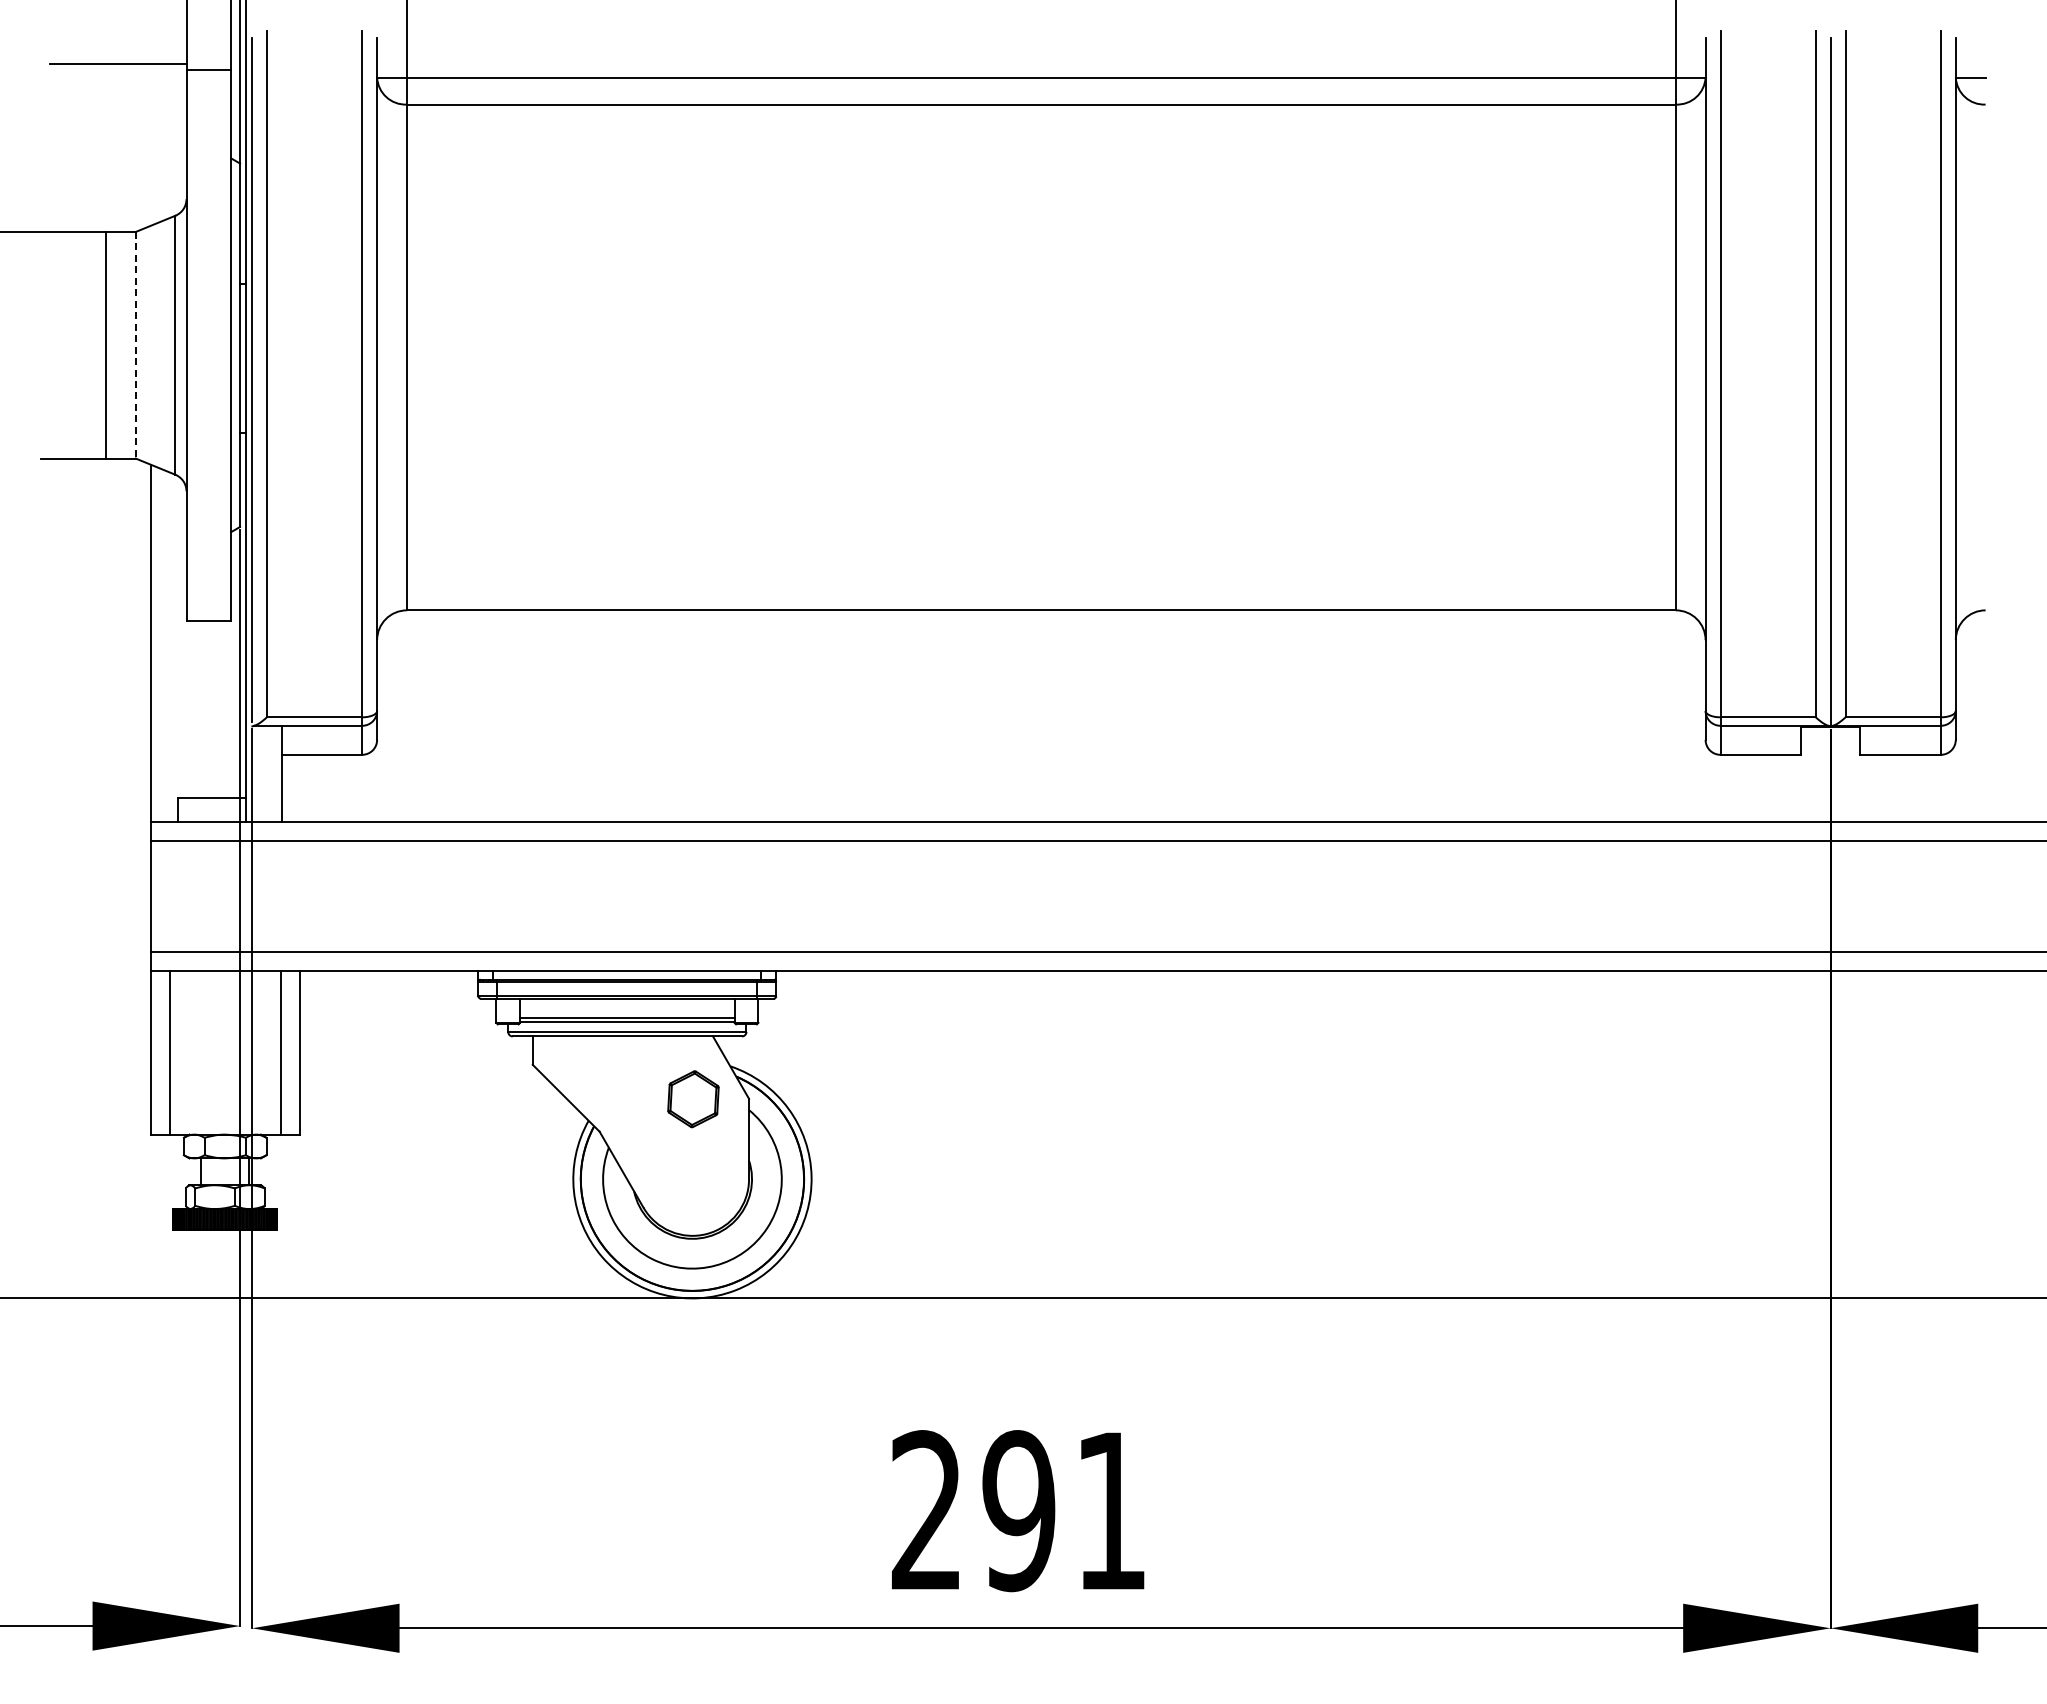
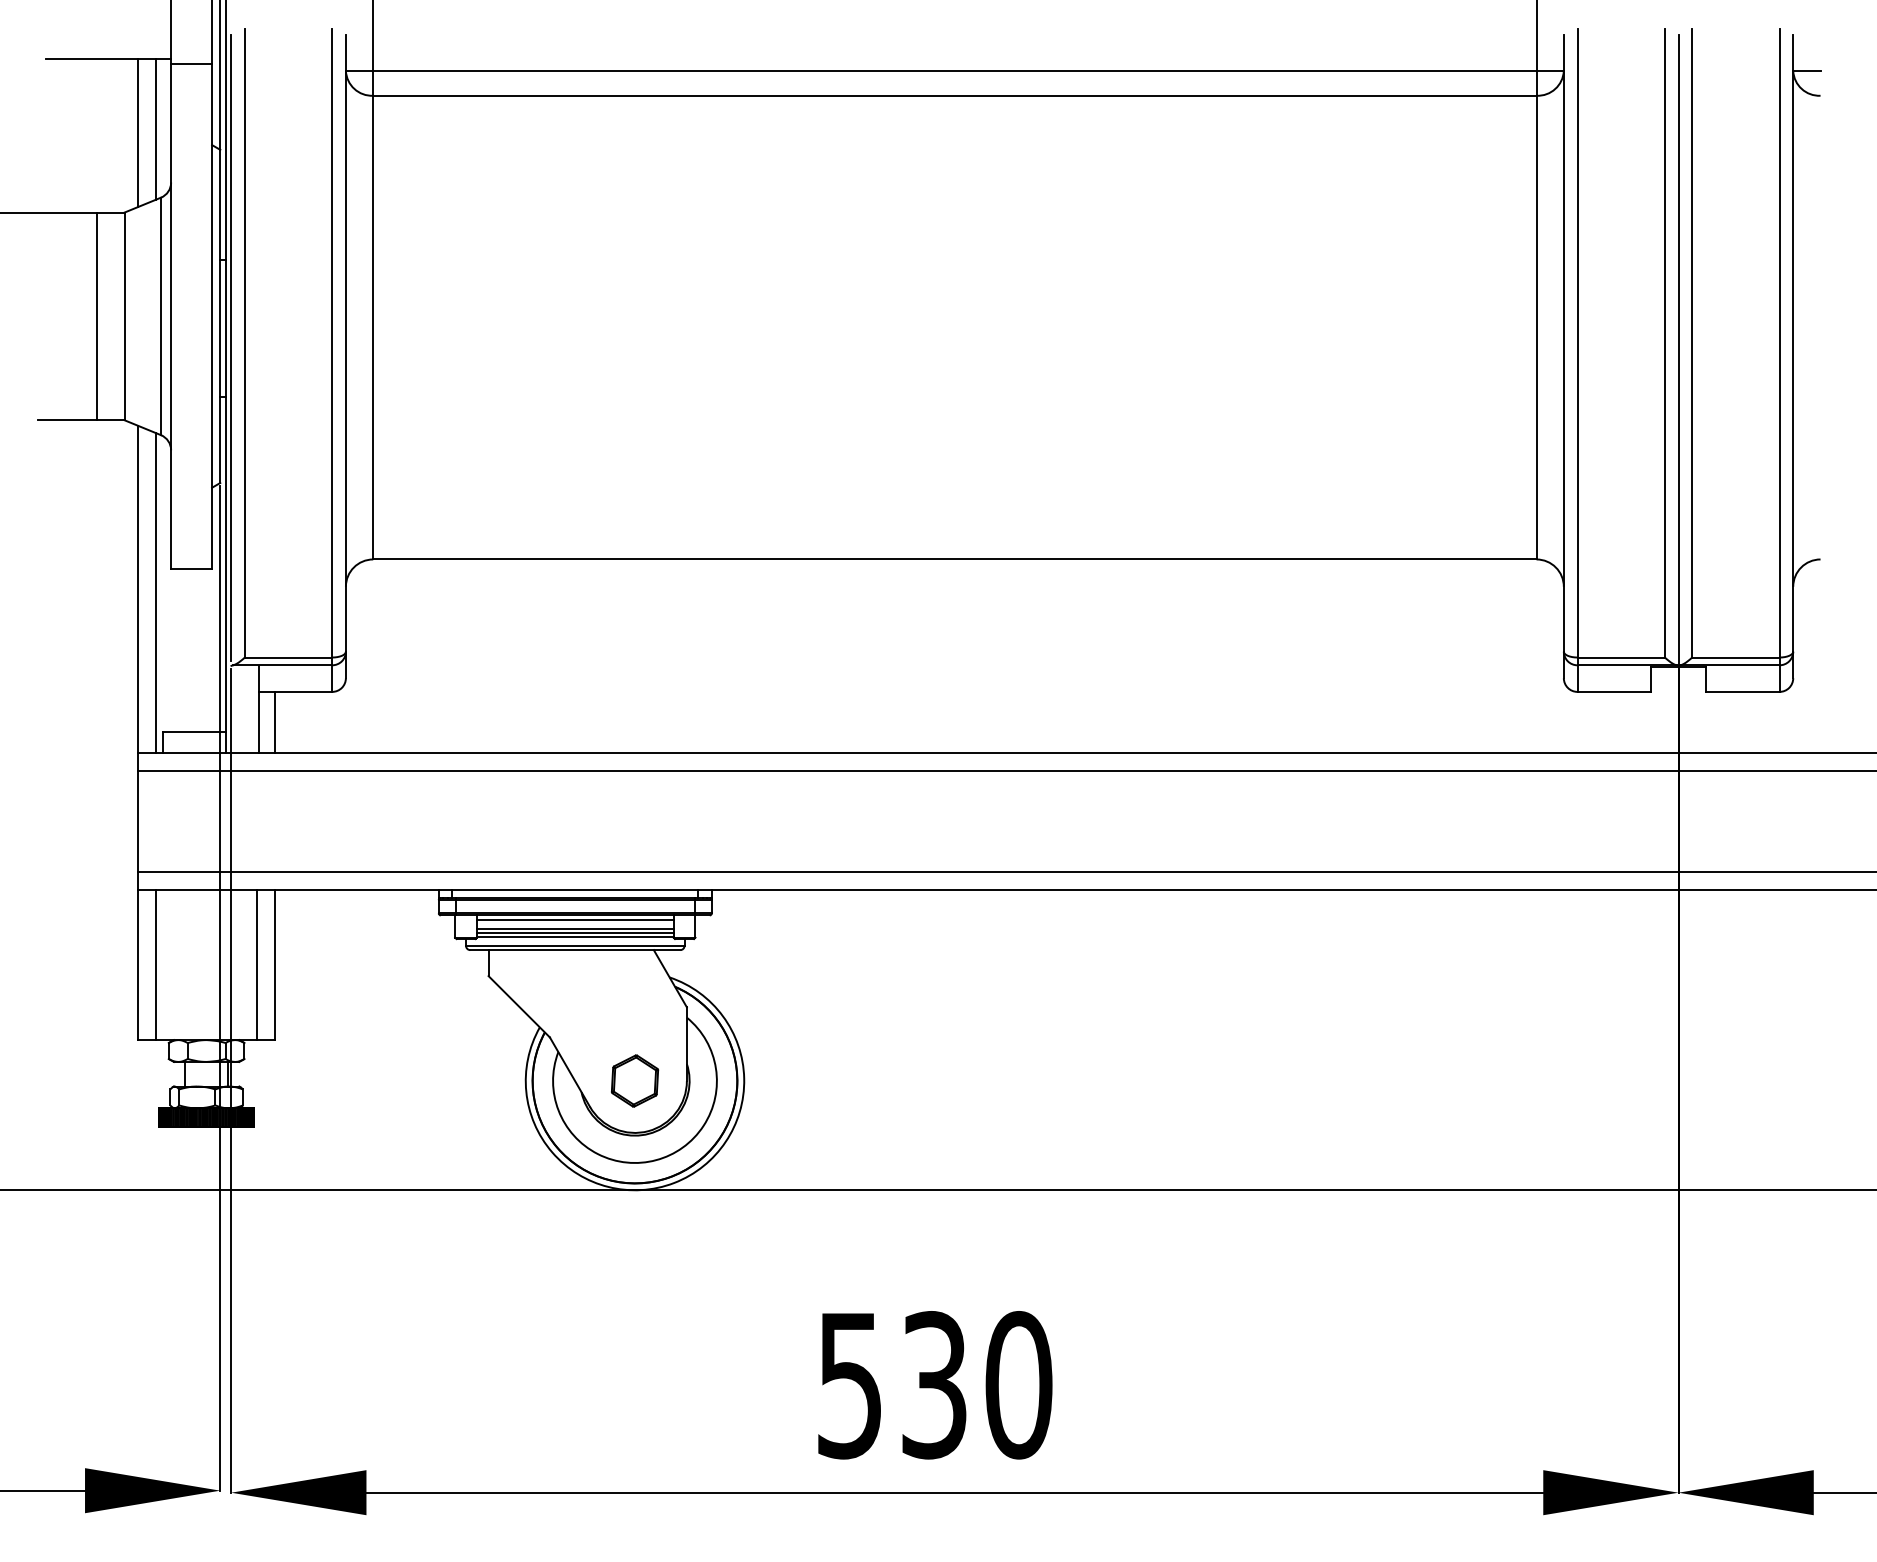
line: (169, 141) -> (155, 129), added
line: (150, 144) -> (138, 132), added
line: (135, 345) -> (124, 316), dashed -> solid
line: (169, 646) -> (155, 592), added
line: (299, 787) -> (274, 721), added
line: (627, 1003) -> (575, 919), added
line: (627, 1013) -> (575, 929), added
part: (693, 1099) -> (635, 1081), moved
text: (1019, 1511) -> (934, 1385), 291 -> 530

